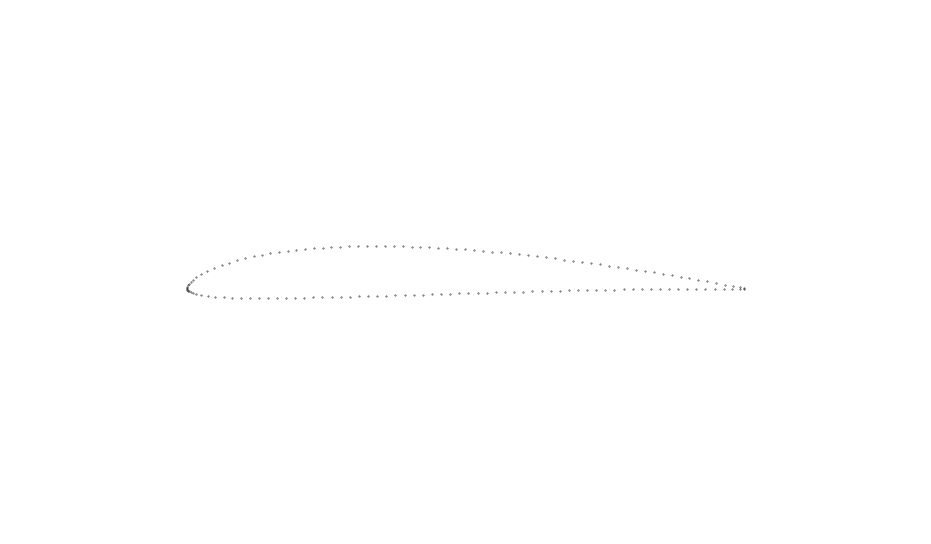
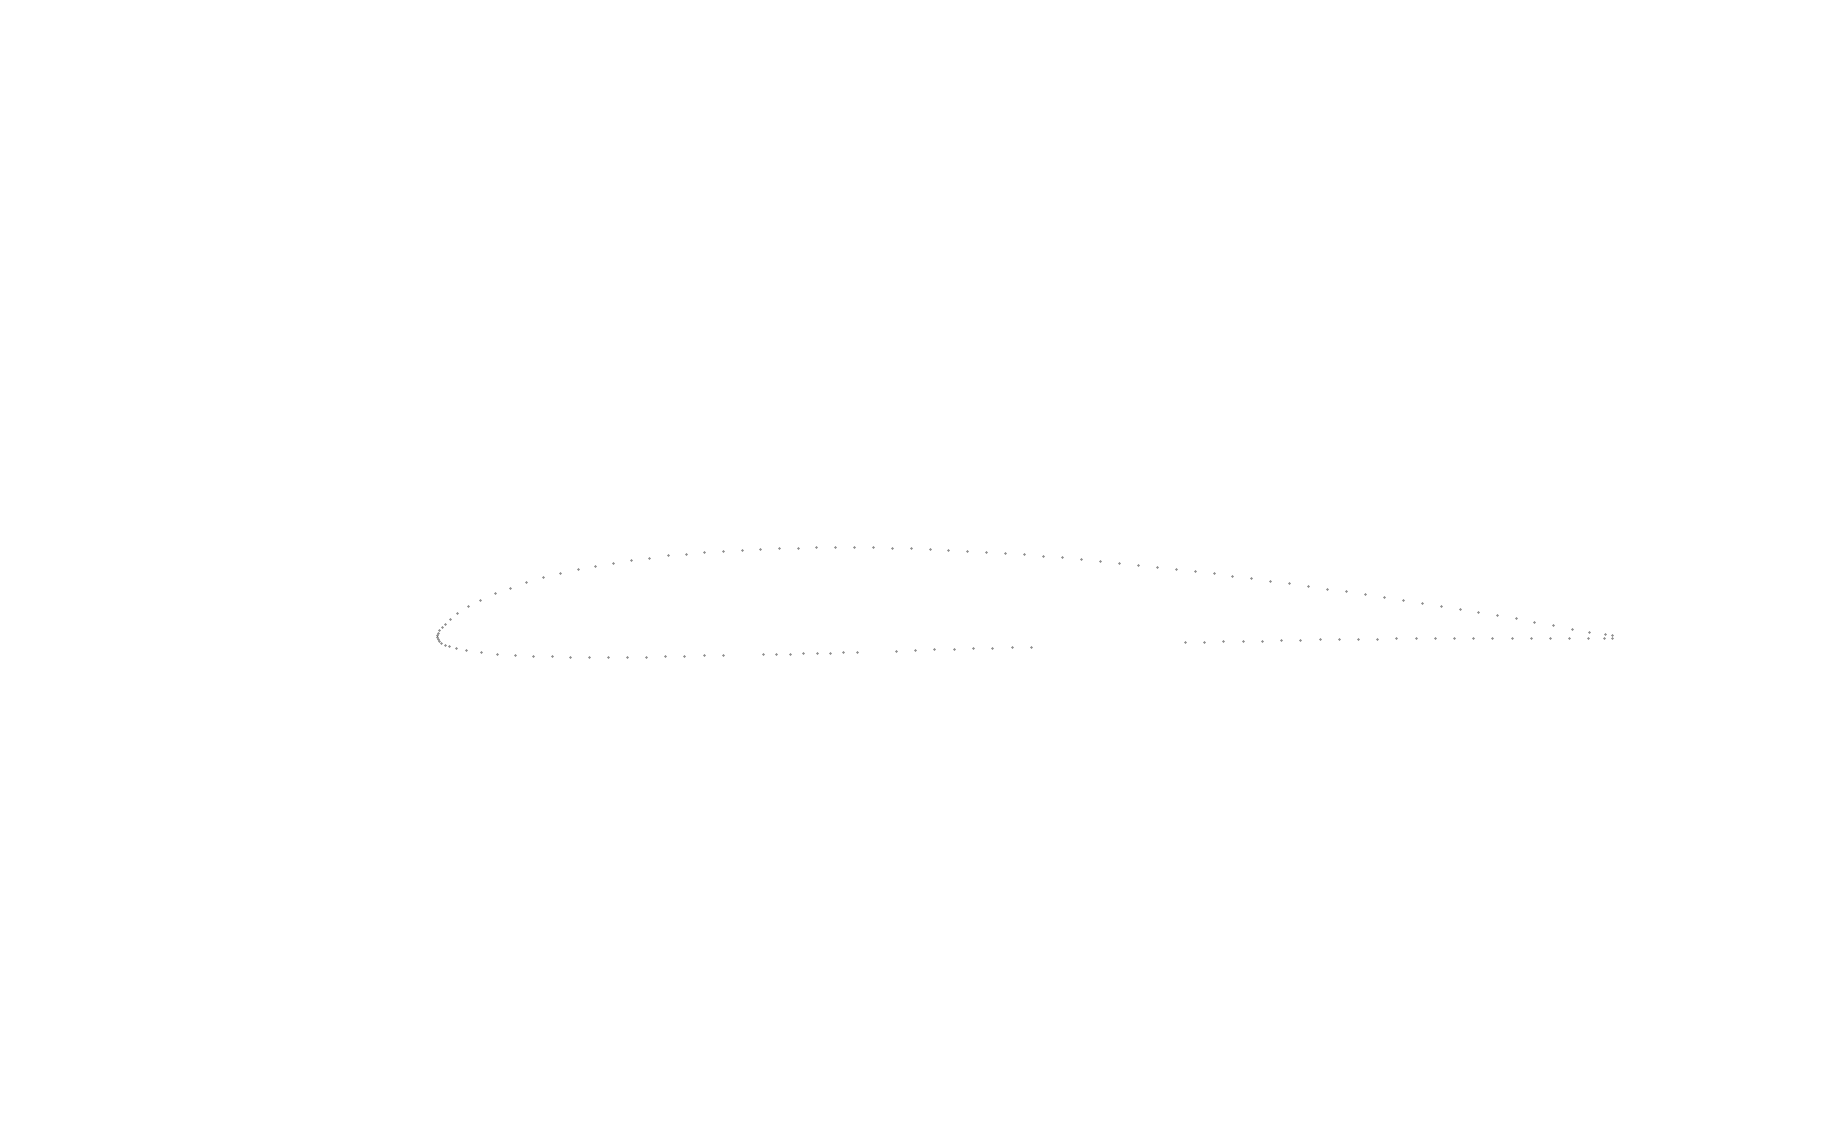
part: (505, 292) -> (1109, 645), removed
part: (363, 296) -> (809, 653), size x0.7

